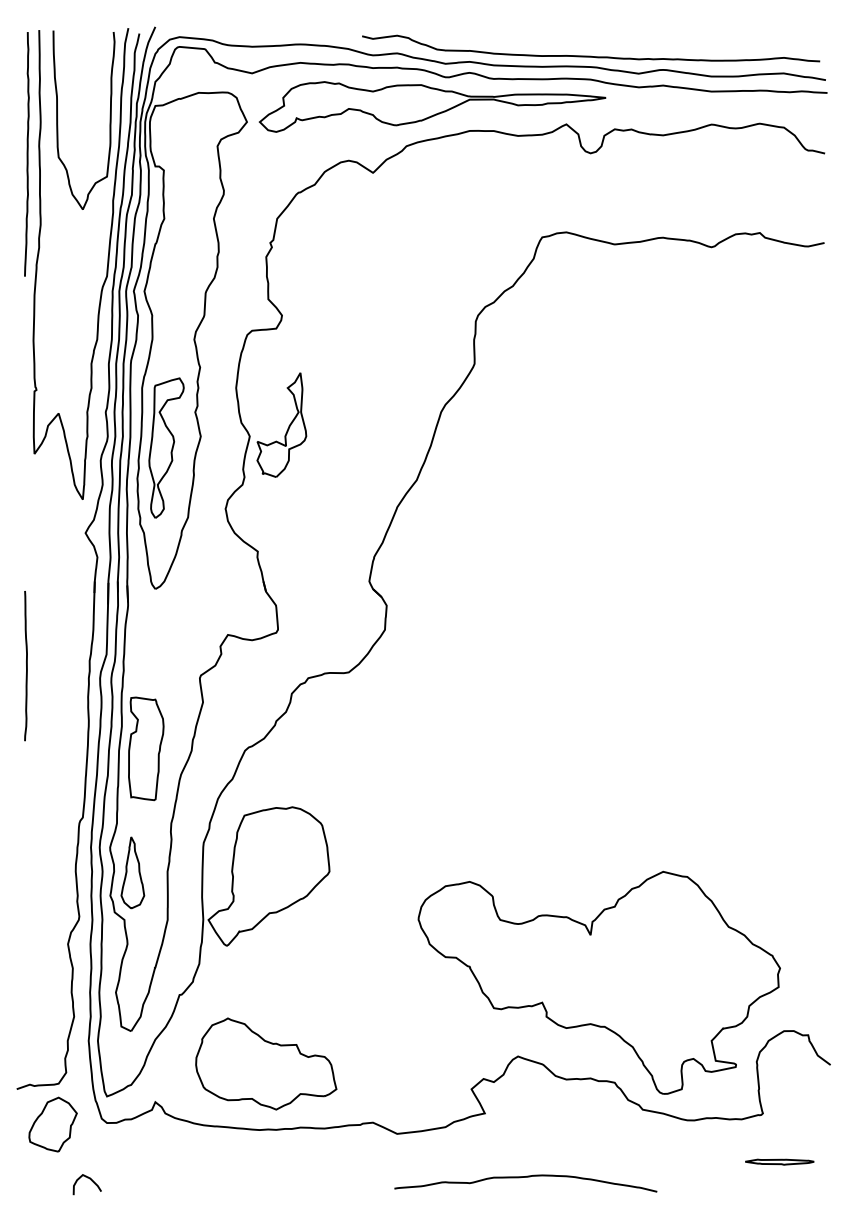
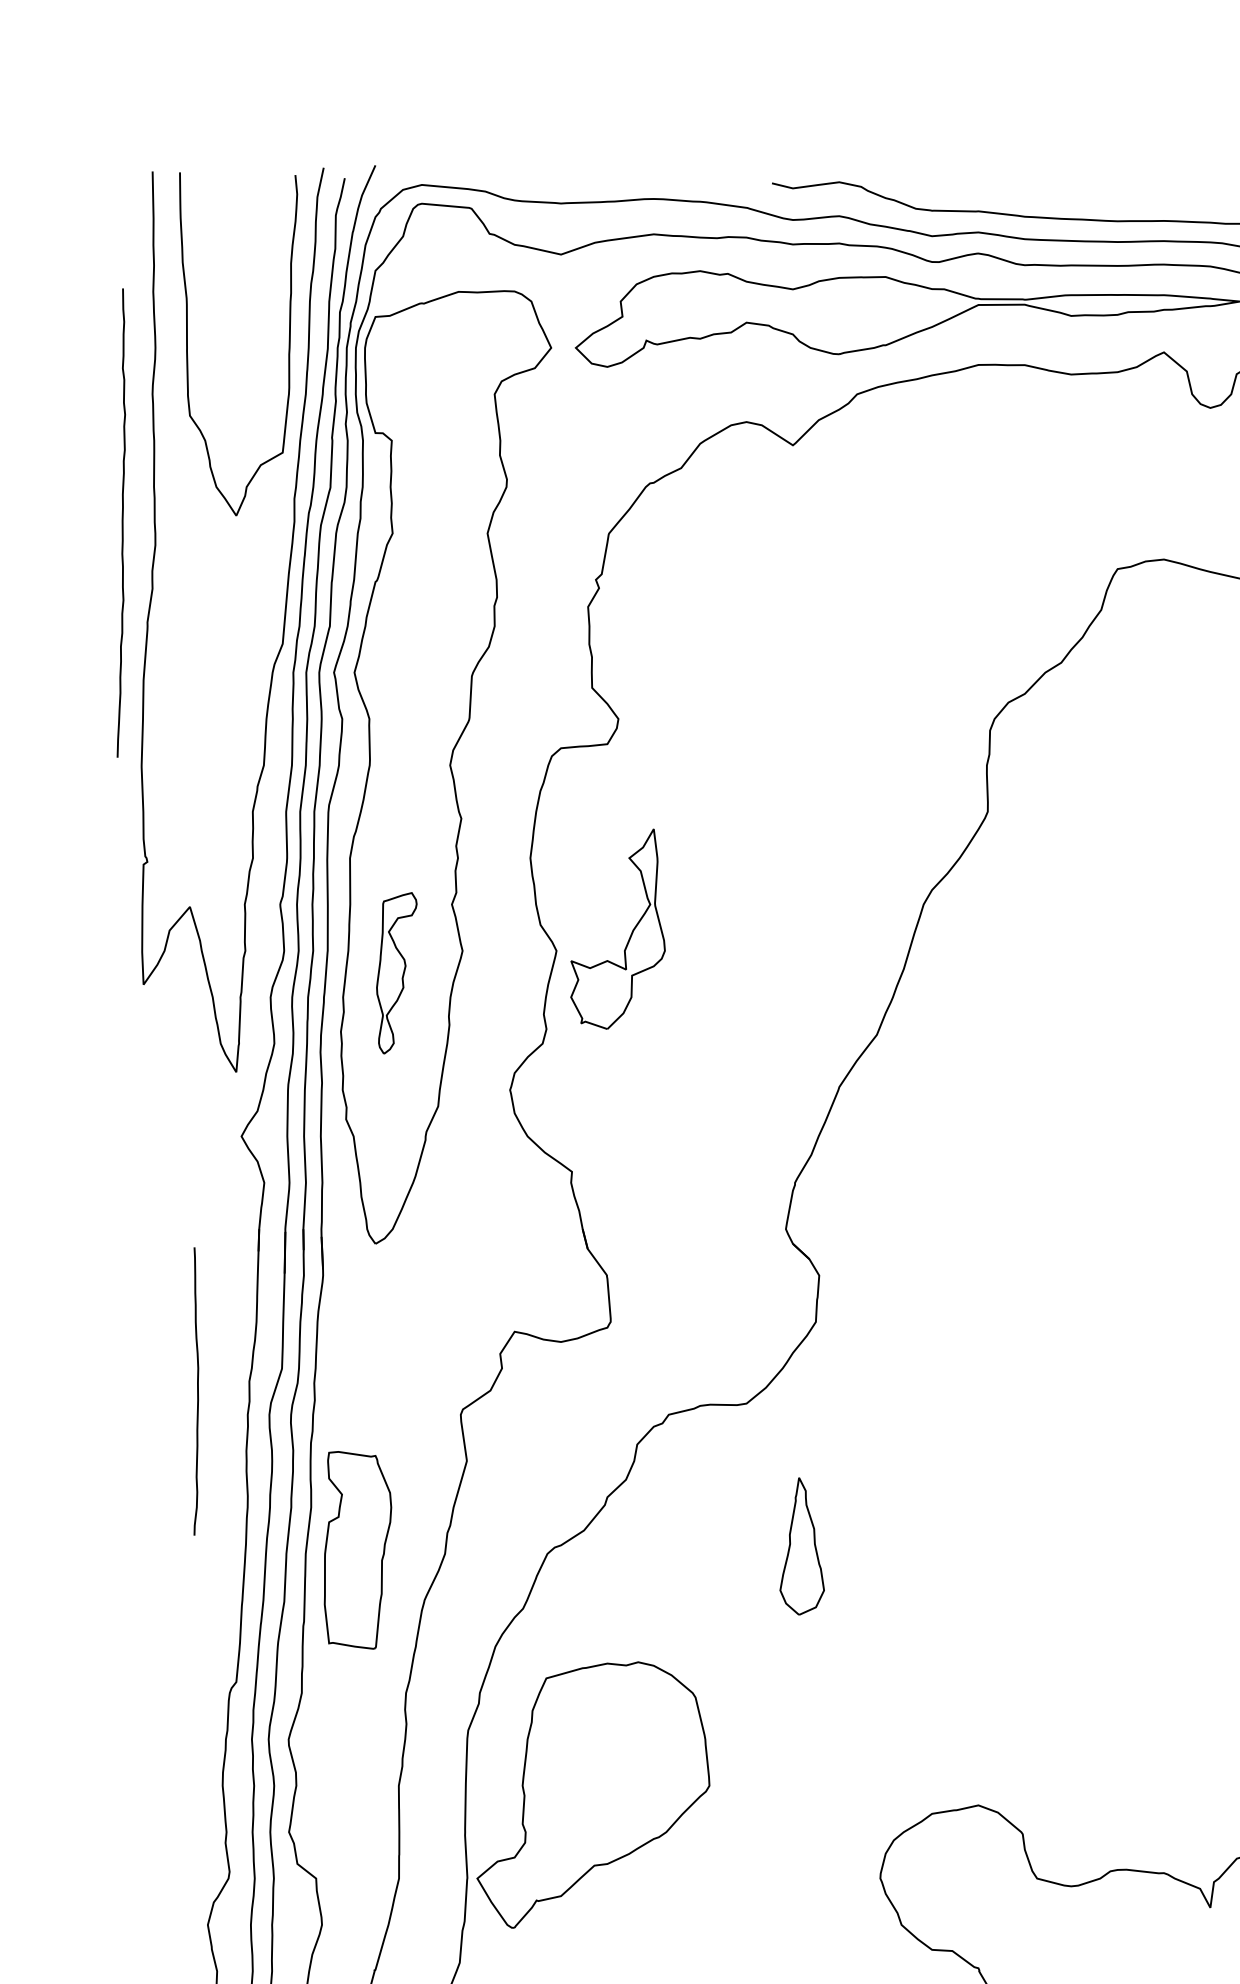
curve: (26, 154) -> (120, 523), moved
part: (166, 447) -> (396, 972), size x0.6
line: (26, 666) -> (197, 1392), moved
part: (132, 872) -> (801, 1545), moved

